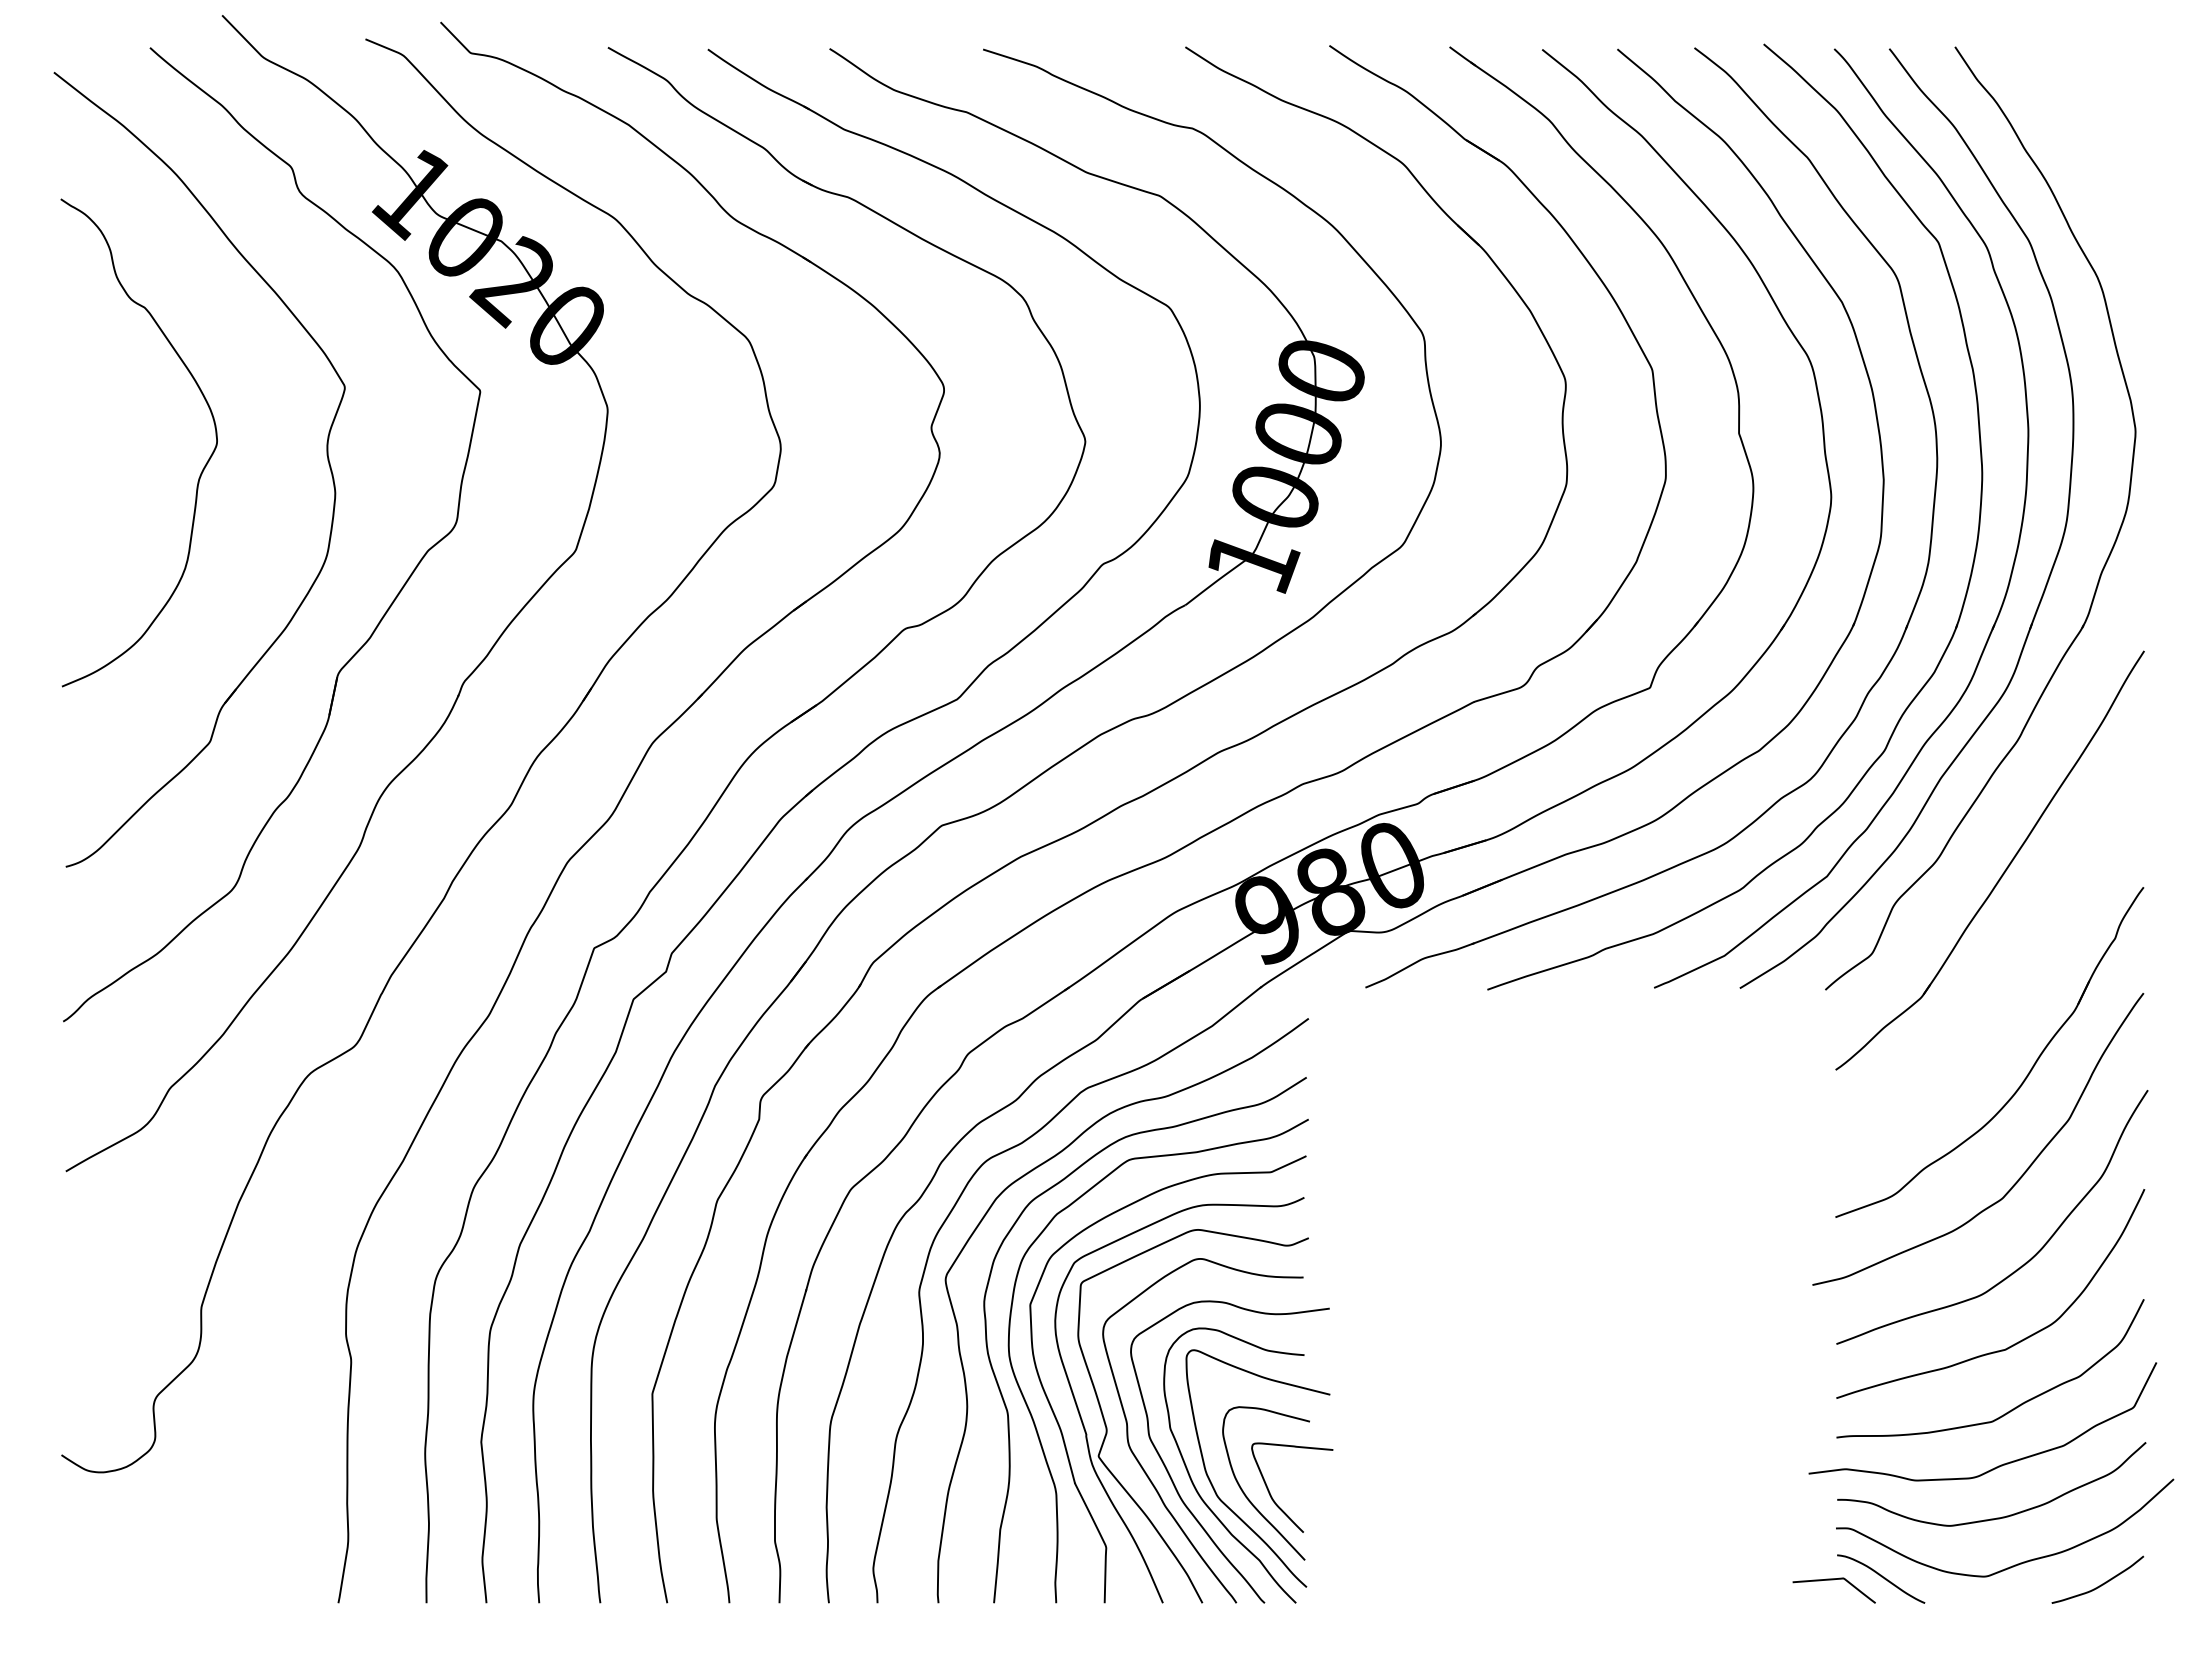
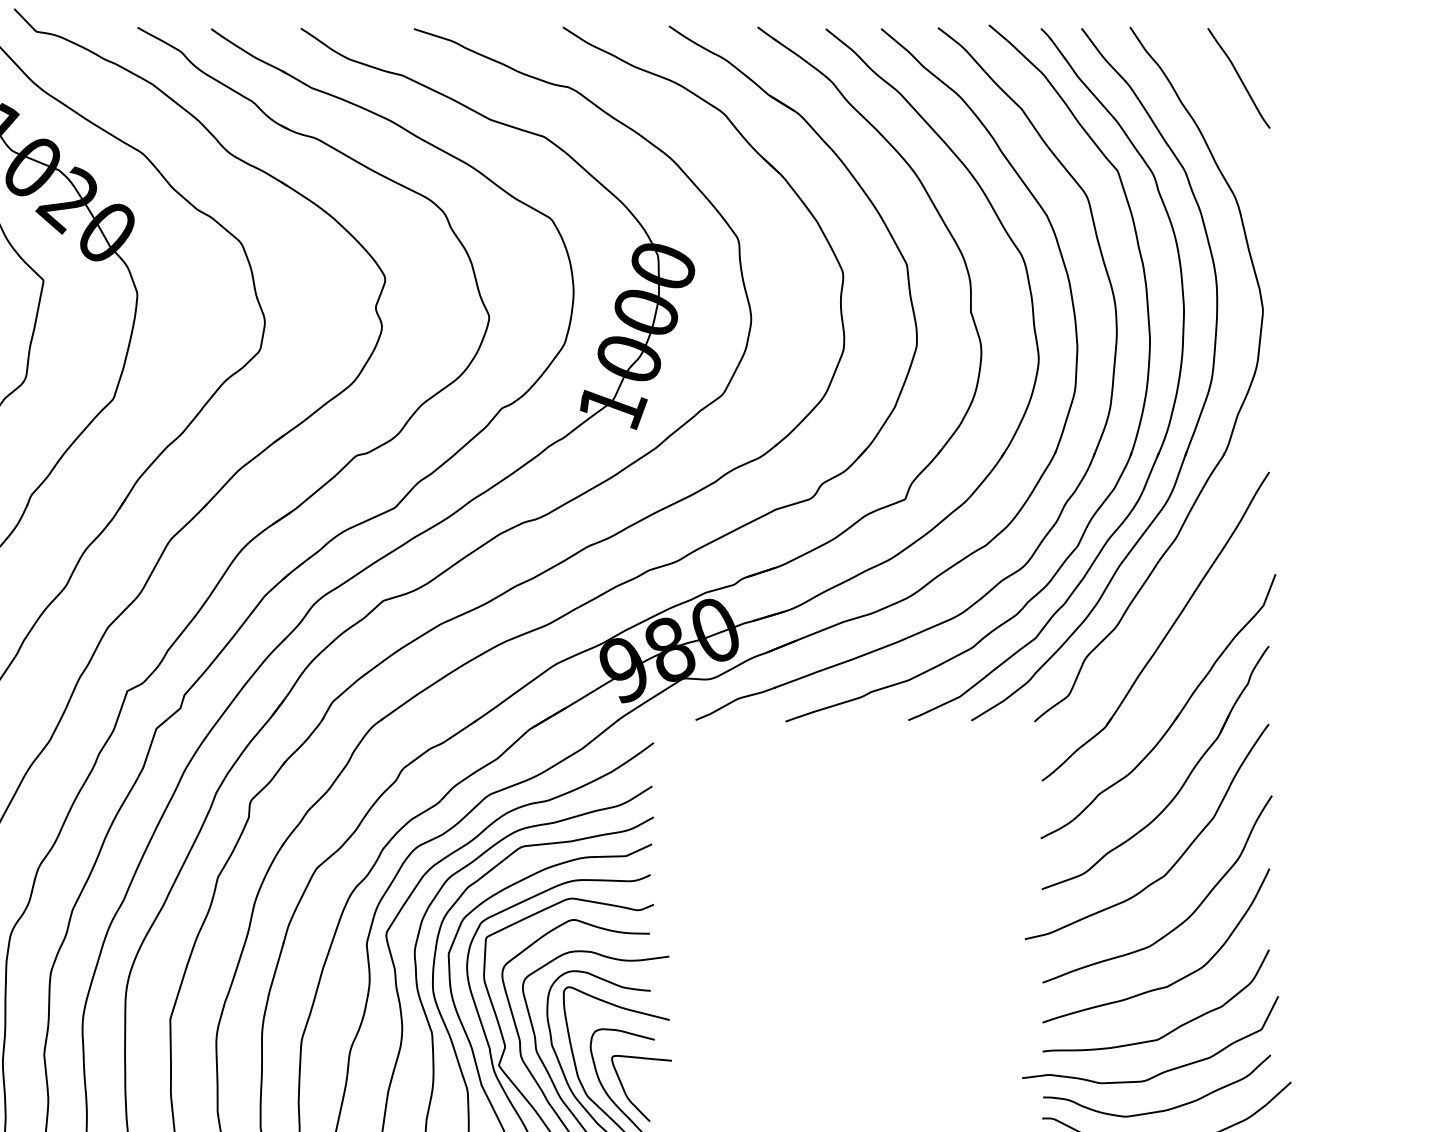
curve: (2103, 116) -> (1239, 78), added
part: (2016, 985) -> (1175, 718), added

